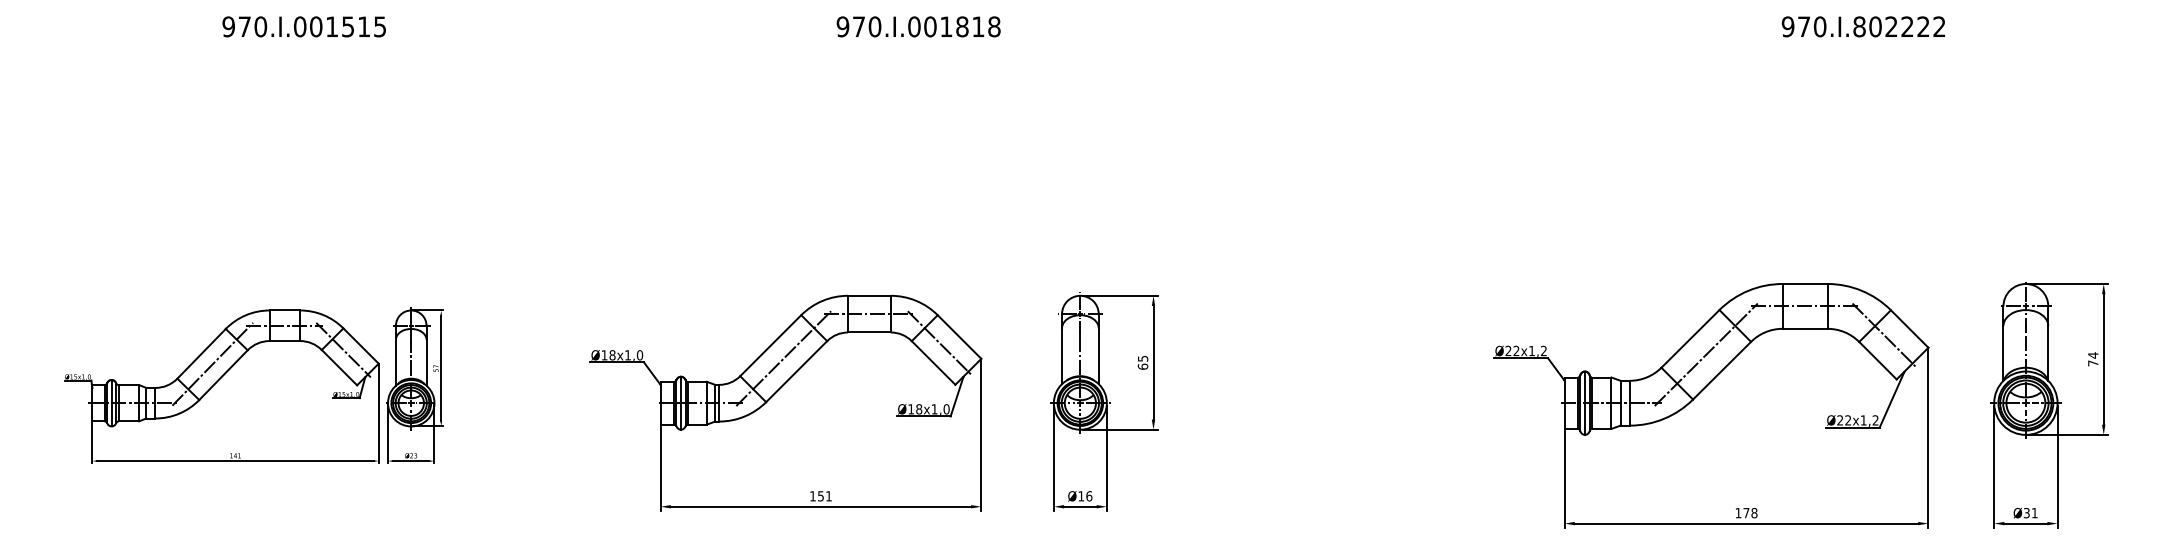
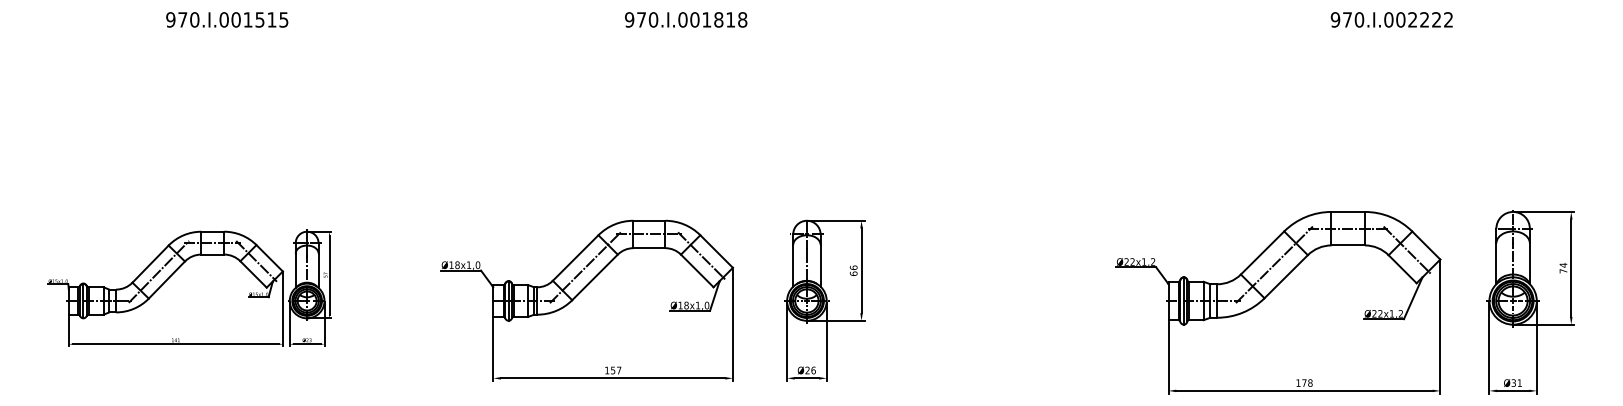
text: (1859, 26) -> (1388, 19), 970.I.802222 -> 970.I.002222
text: (1142, 358) -> (853, 267), 65 -> 66
text: (828, 496) -> (618, 370), 151 -> 157
text: (1080, 496) -> (807, 370), Ø16 -> Ø26

